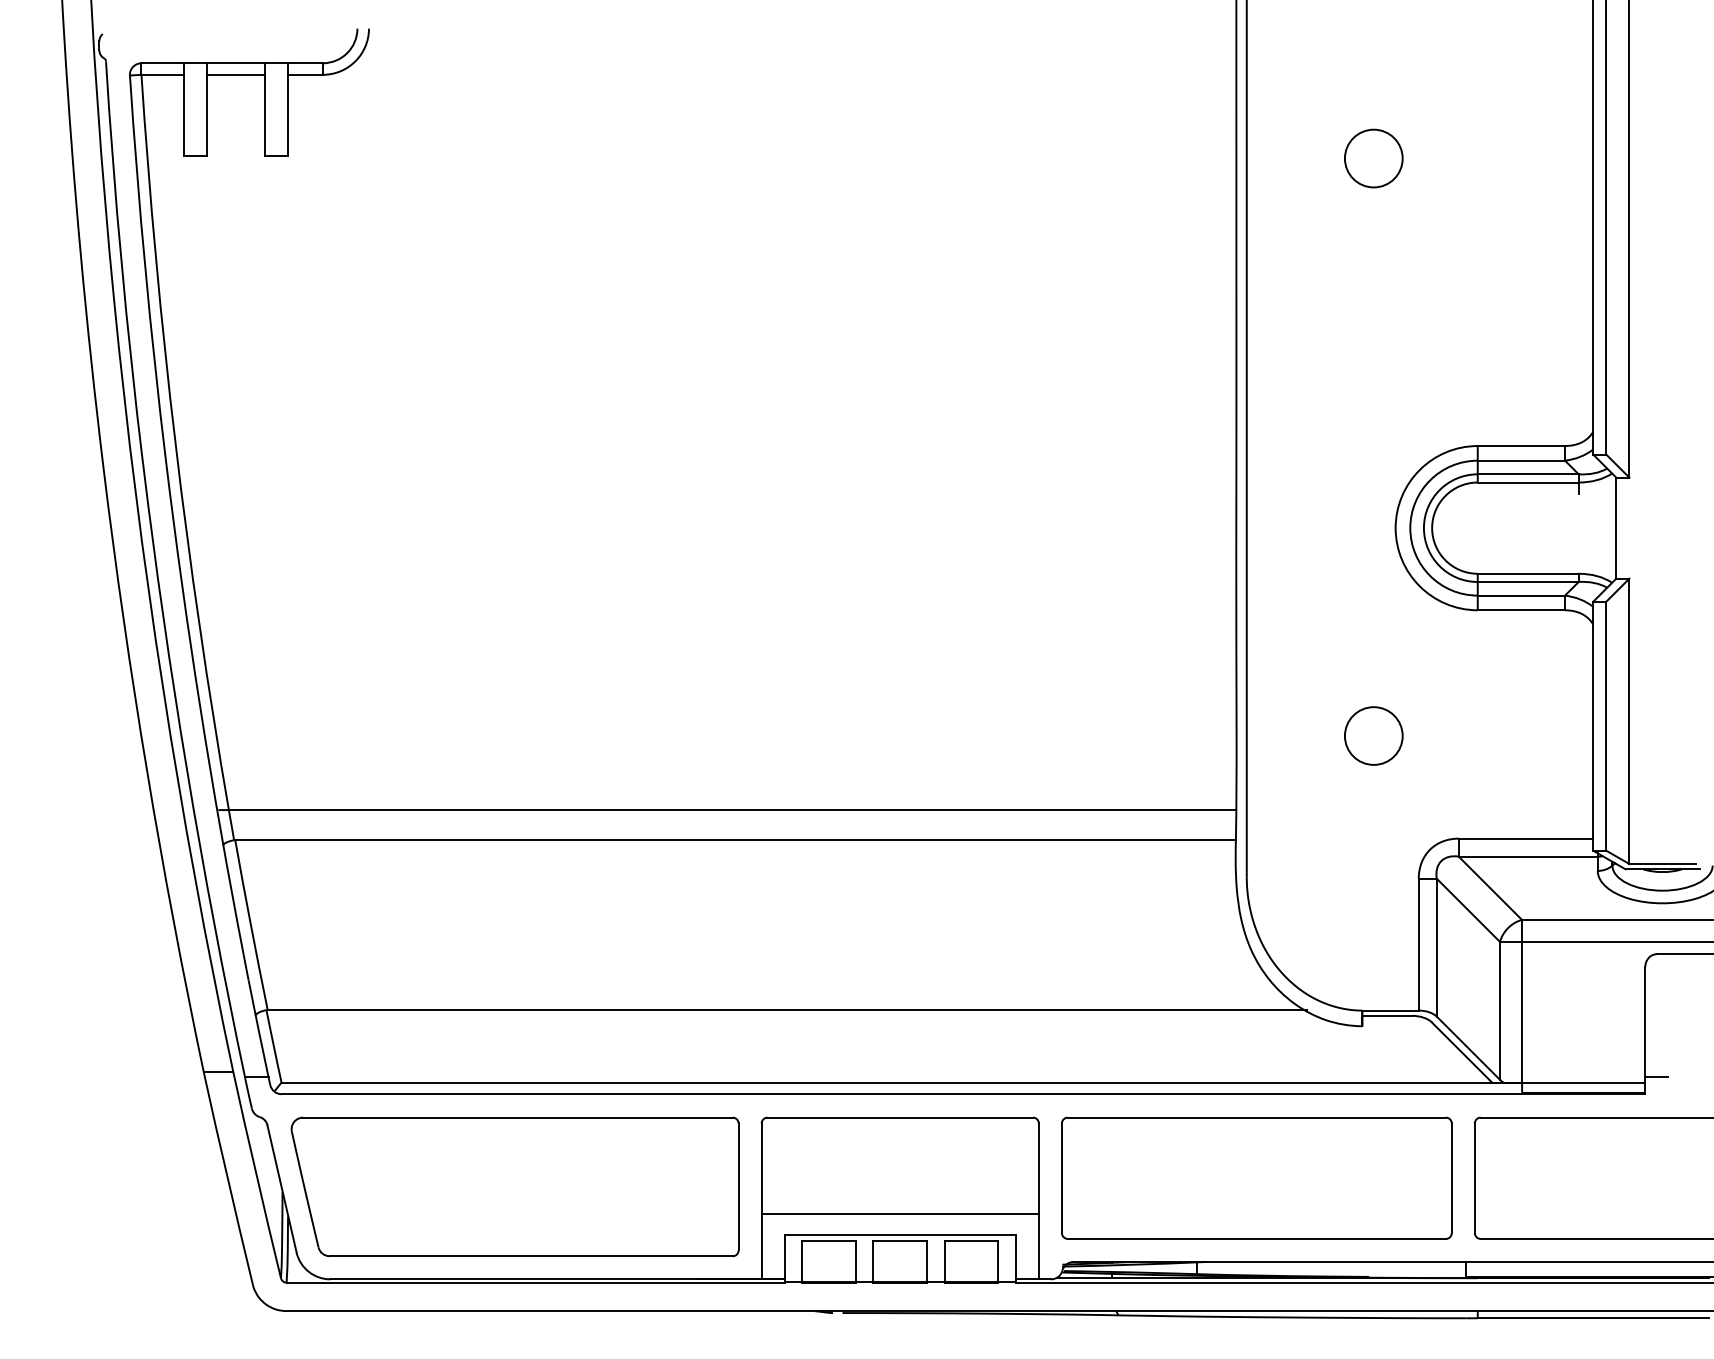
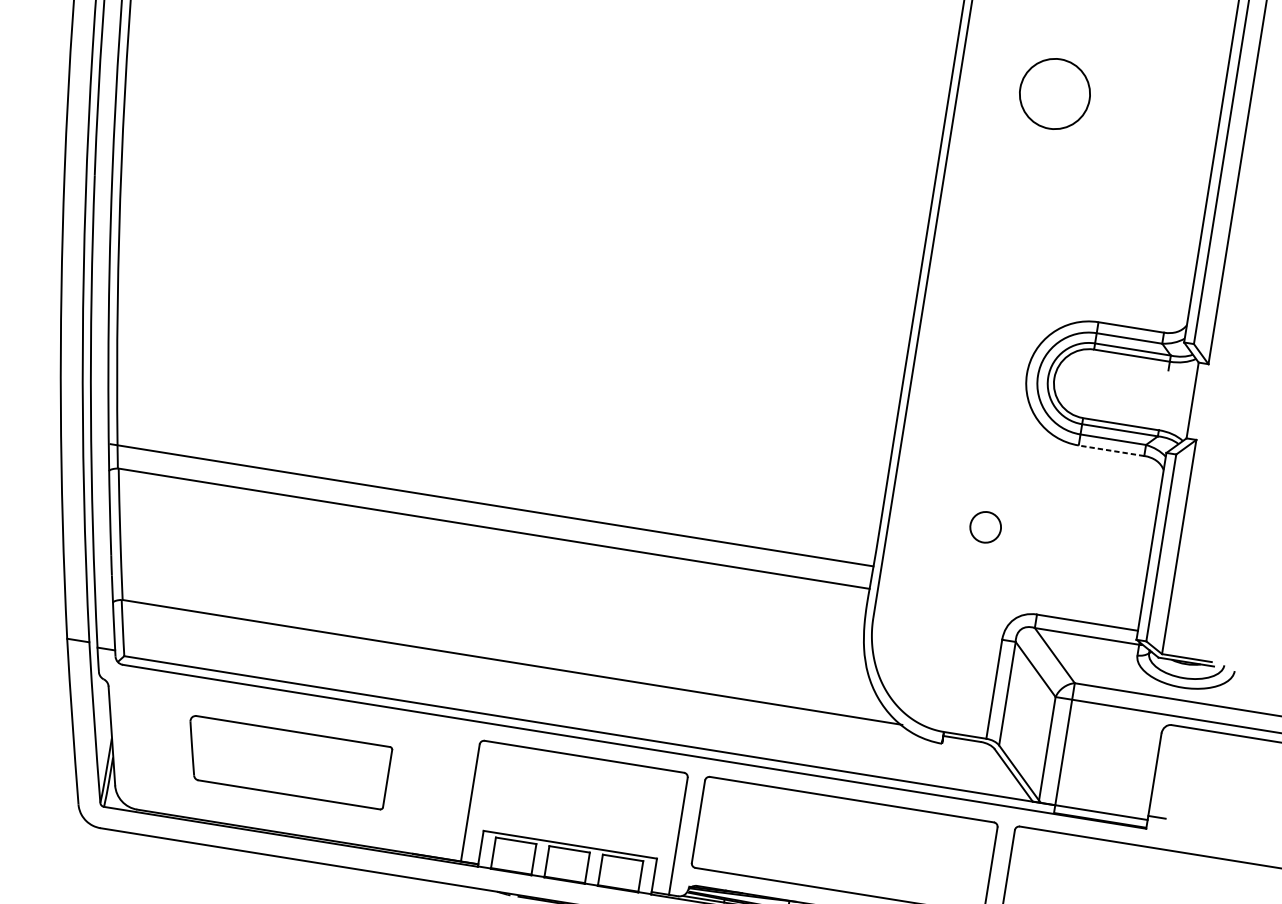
circle: (1373, 158) -> (1054, 93), size x1.6
line: (1521, 610) -> (1111, 450), solid -> dashed
circle: (1373, 735) -> (985, 526), size x0.7
part: (514, 1186) -> (286, 762), size x0.6
line: (899, 1214) -> (572, 829), removed

